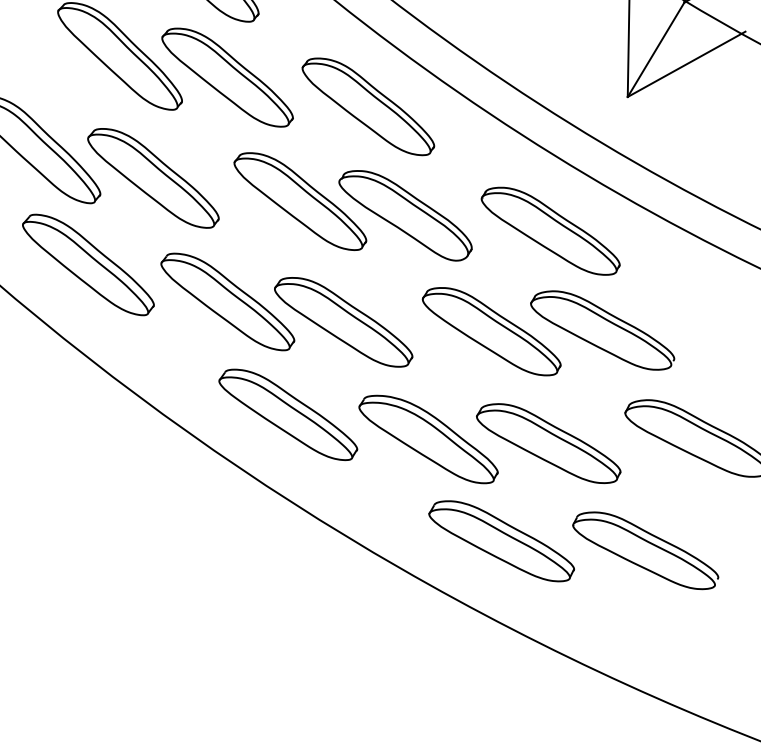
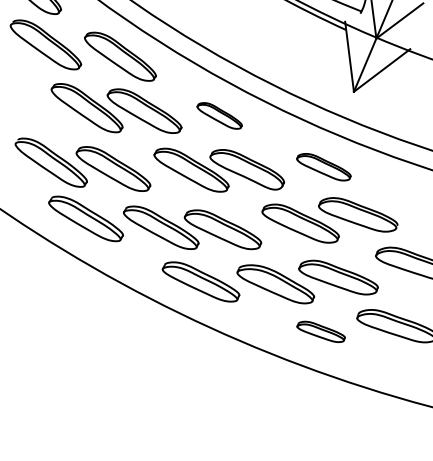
part: (367, 105) -> (219, 115), size x0.6
part: (550, 231) -> (323, 167), size x0.7
part: (500, 540) -> (320, 331), size x0.6

